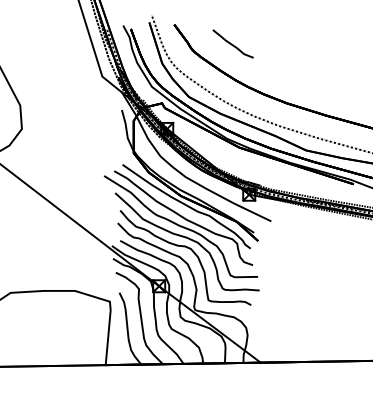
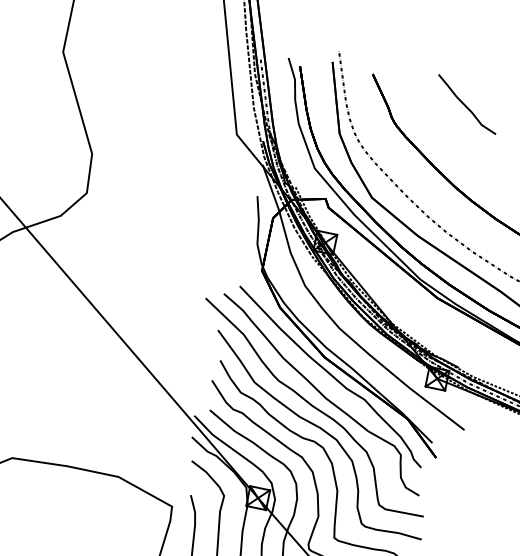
curve: (232, 43) -> (466, 103), moved

